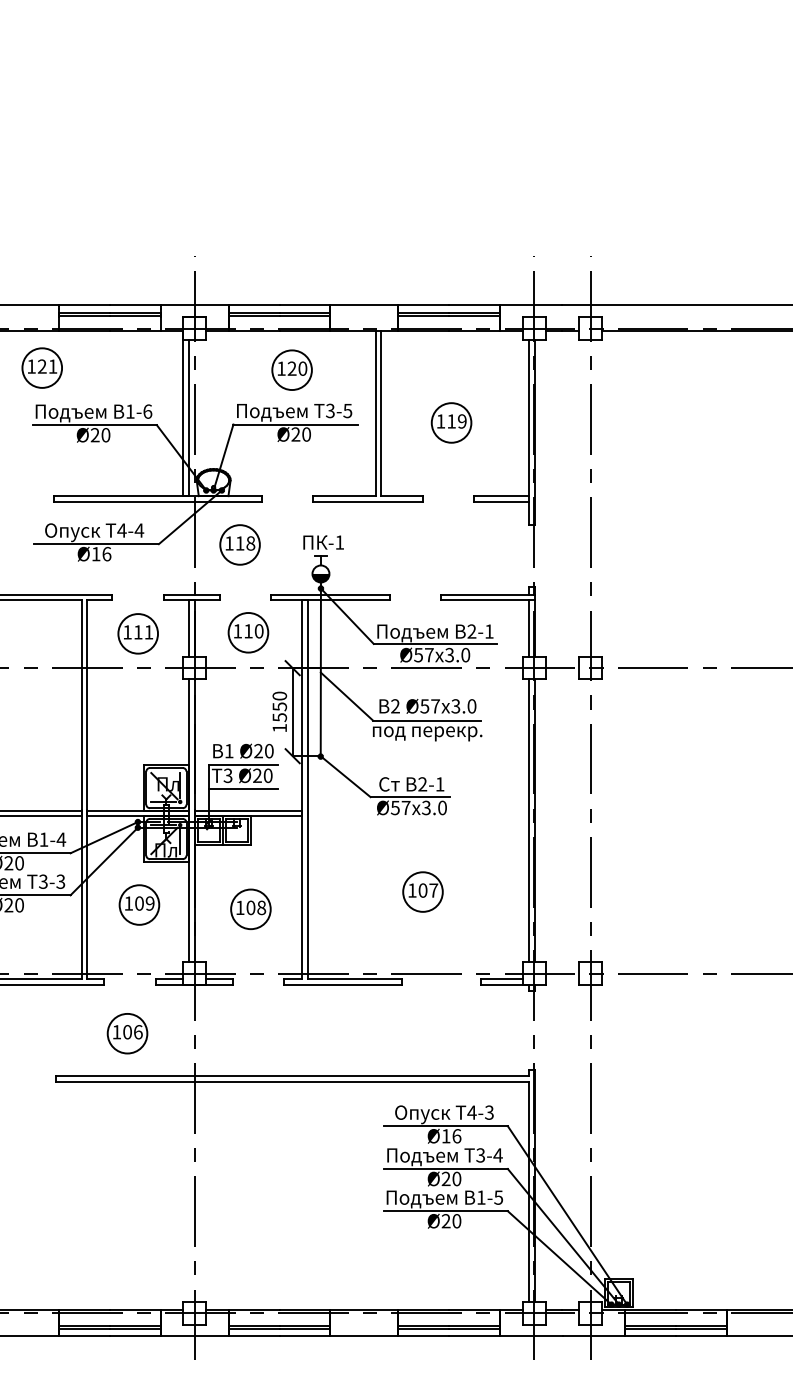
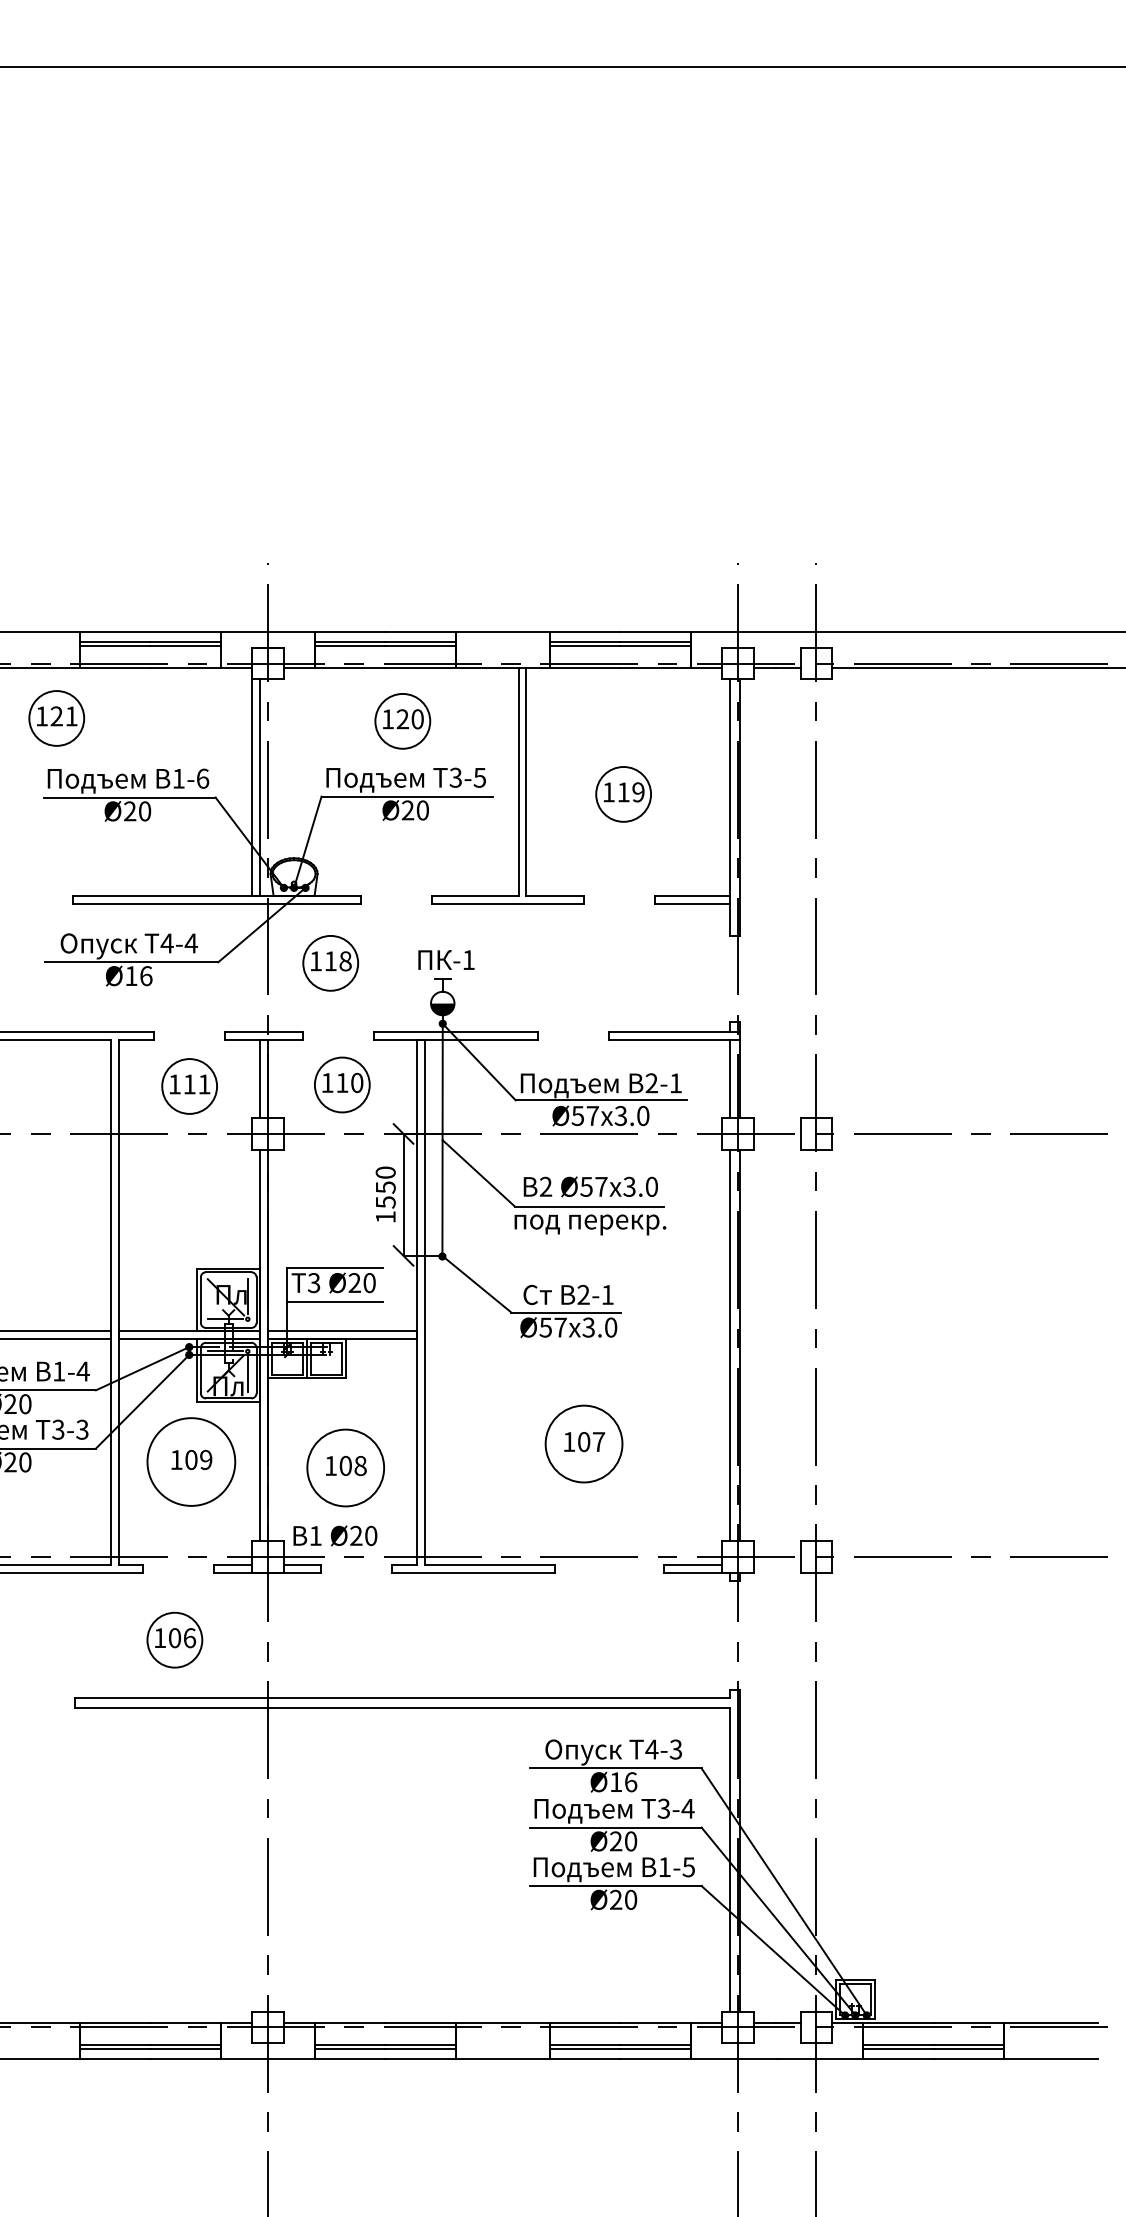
text: (243, 750) -> (335, 1535), moved
circle: (422, 891) -> (583, 1443), size x1.4
circle: (138, 904) -> (190, 1461), size x1.6
circle: (250, 908) -> (345, 1467), size x1.4

